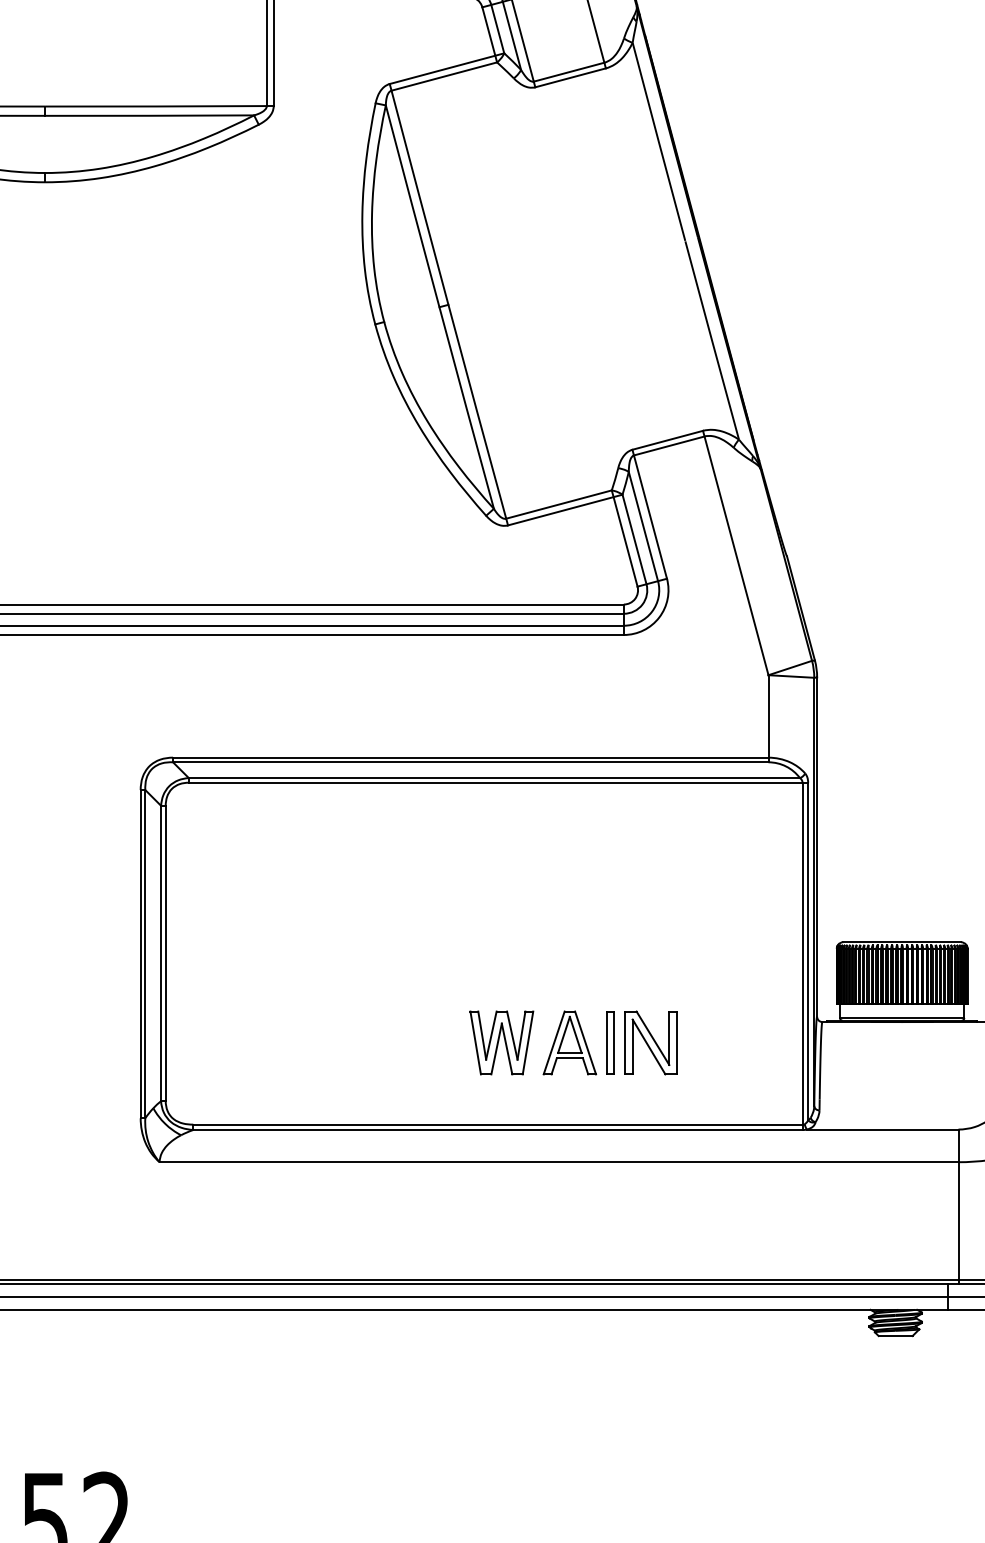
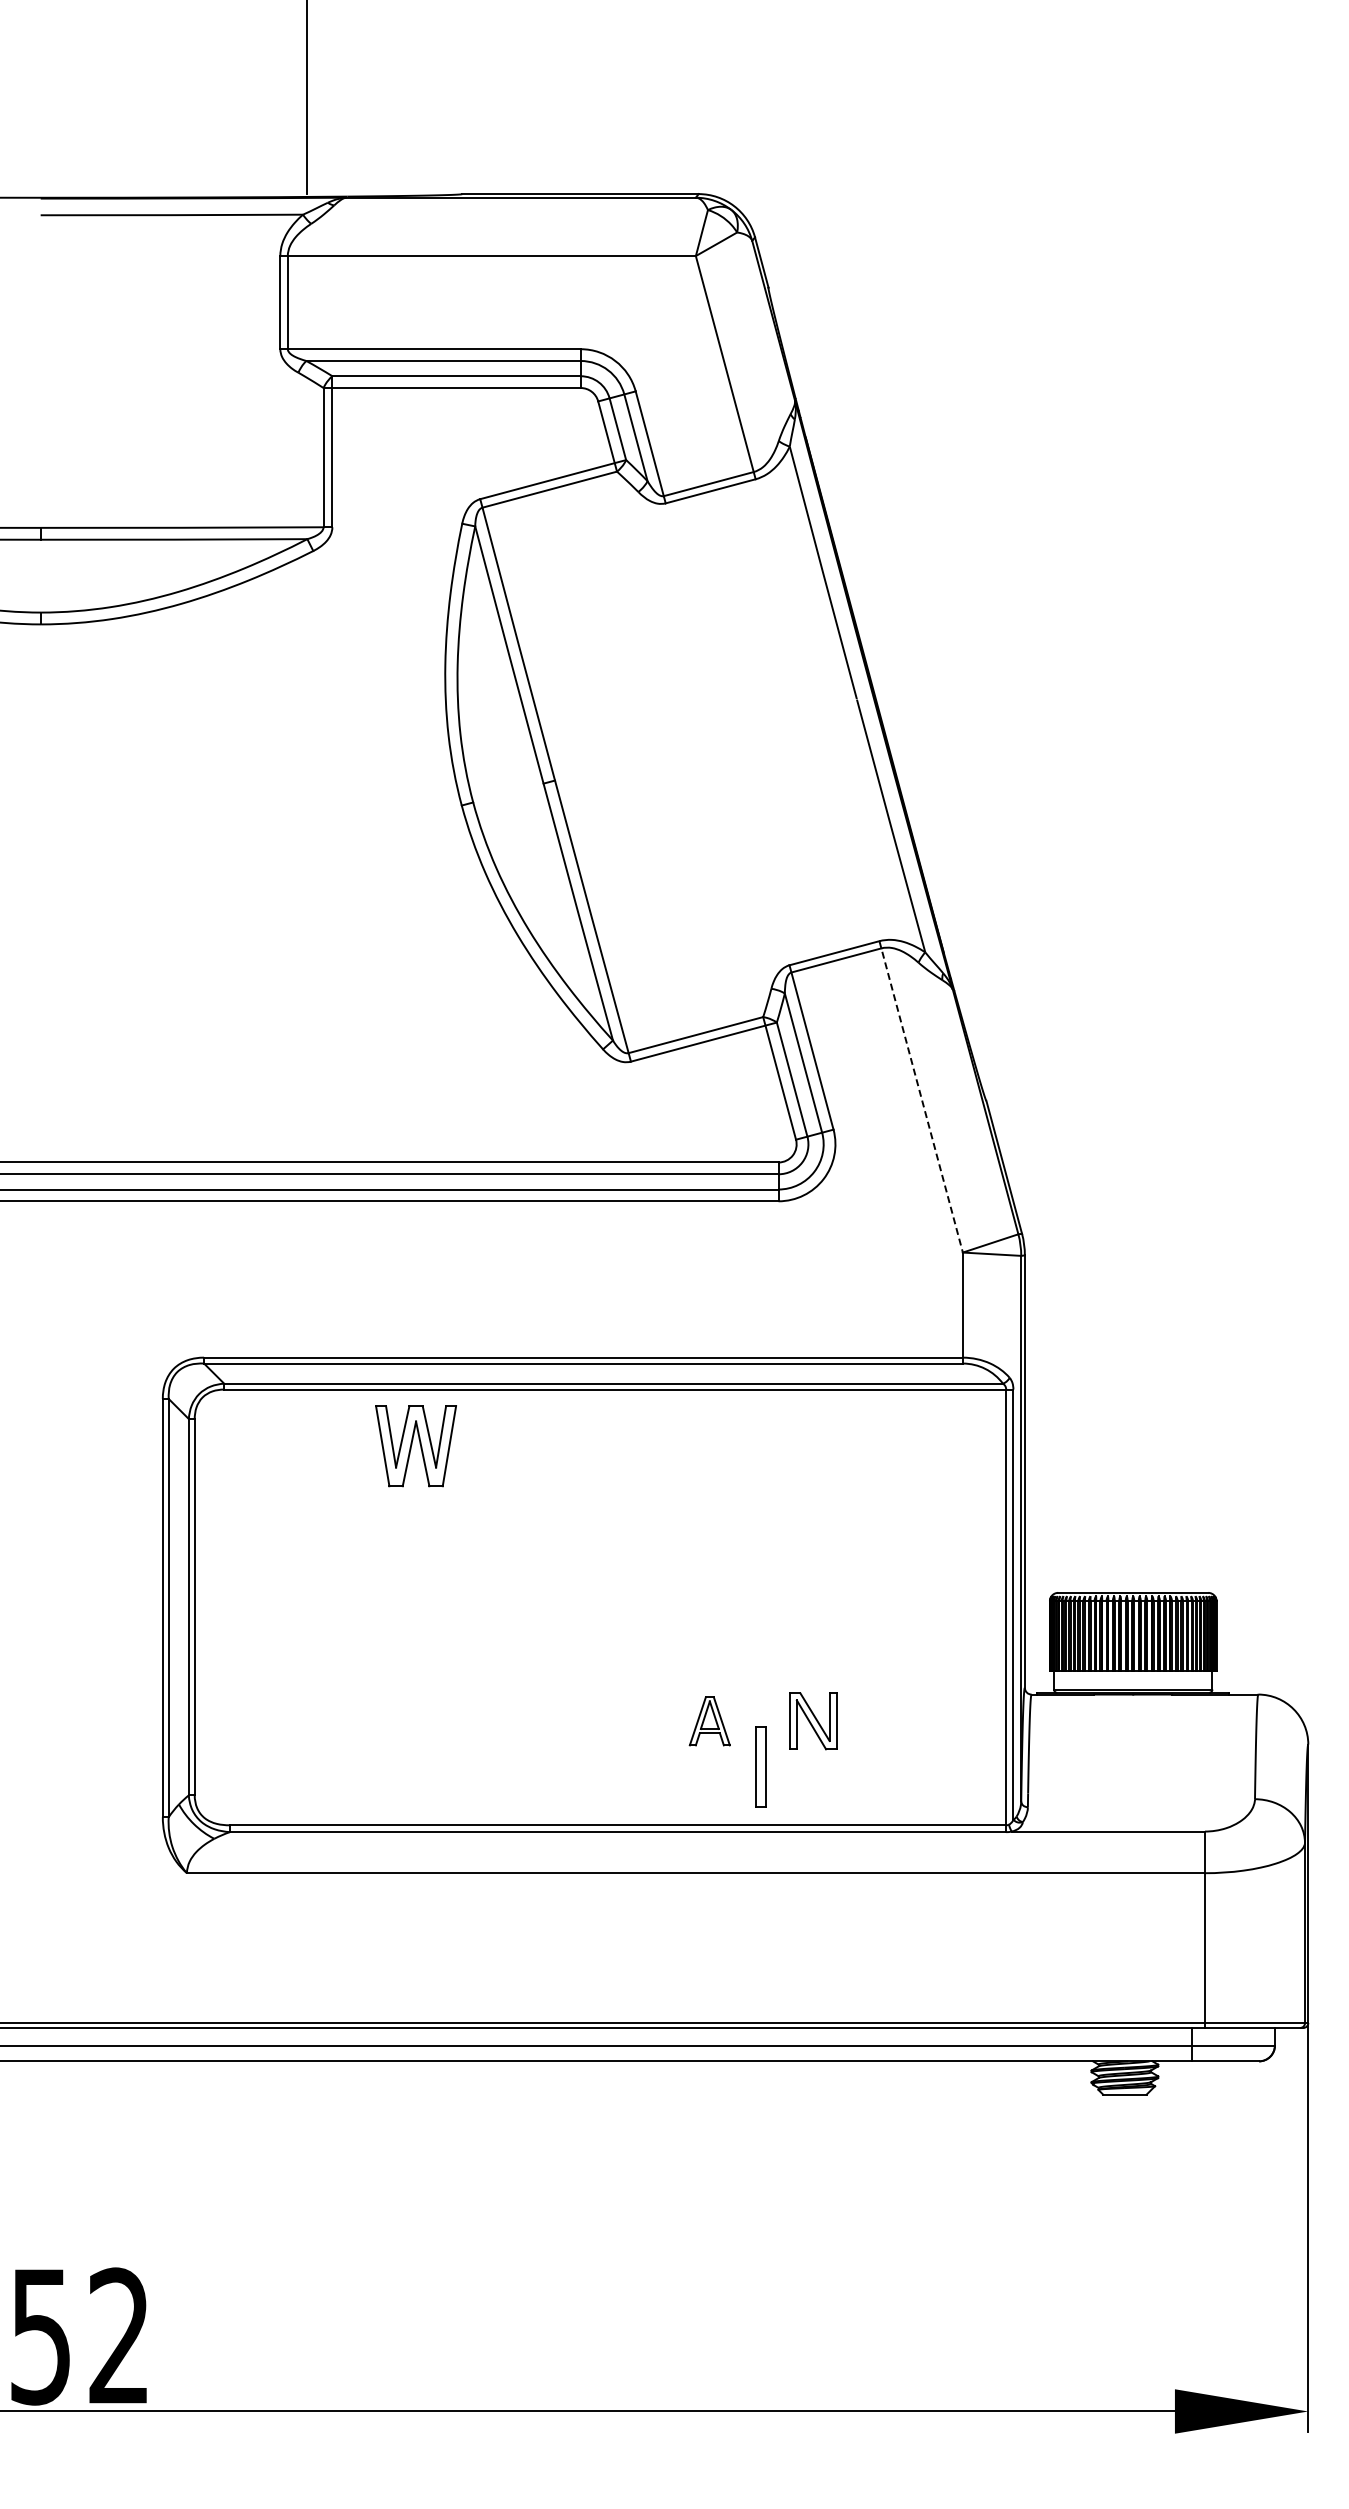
line: (736, 553) -> (921, 1097), solid -> dashed
part: (609, 1042) -> (760, 1766), moved
part: (501, 1043) -> (415, 1446), moved
part: (569, 1043) -> (709, 1721), size x0.6
part: (651, 1043) -> (813, 1721), size x0.7

